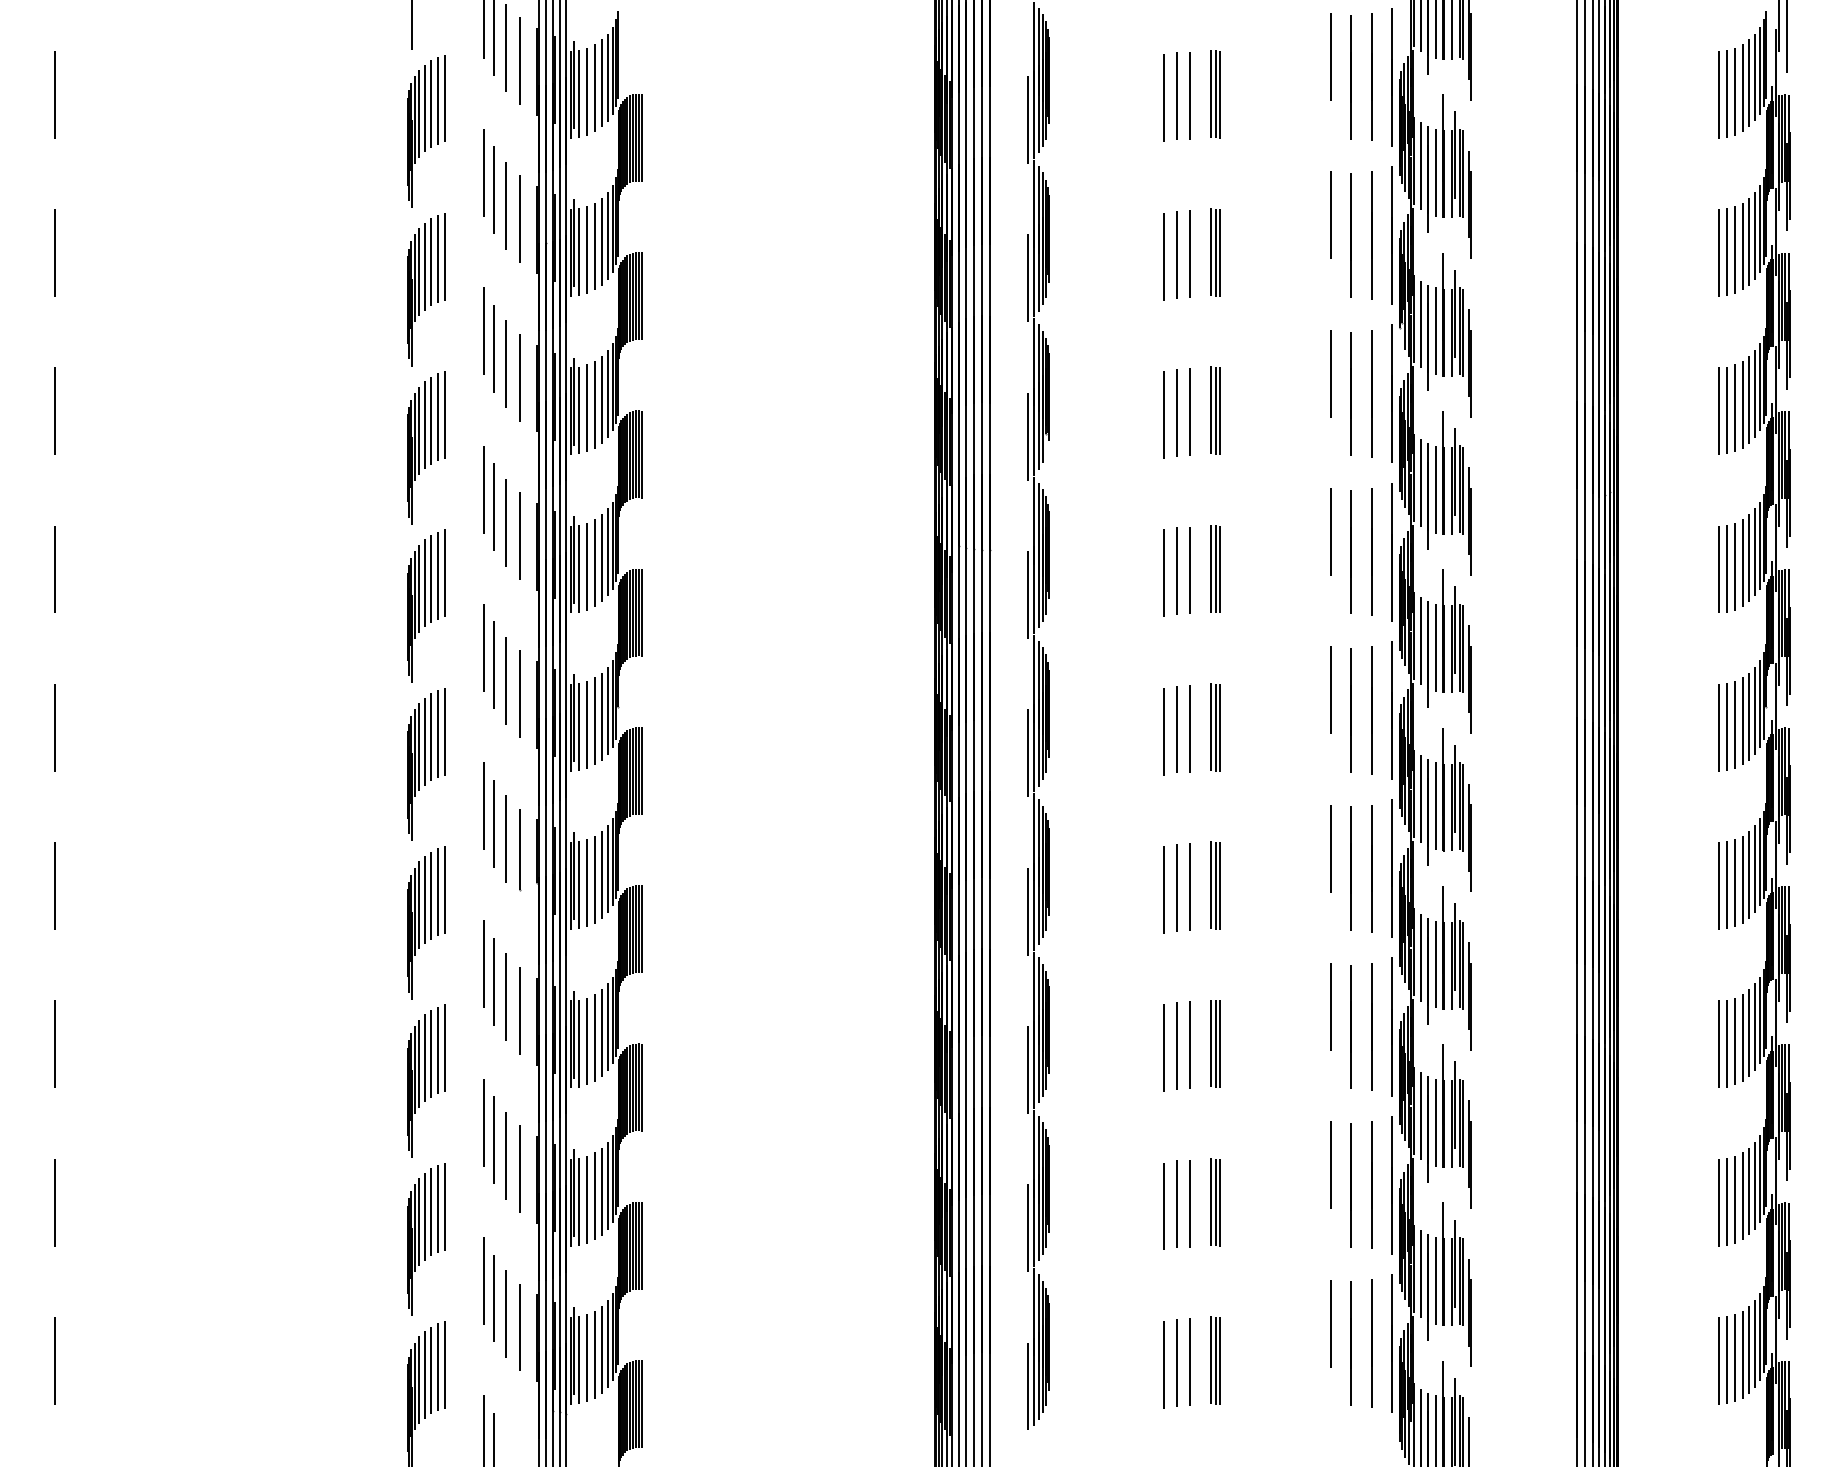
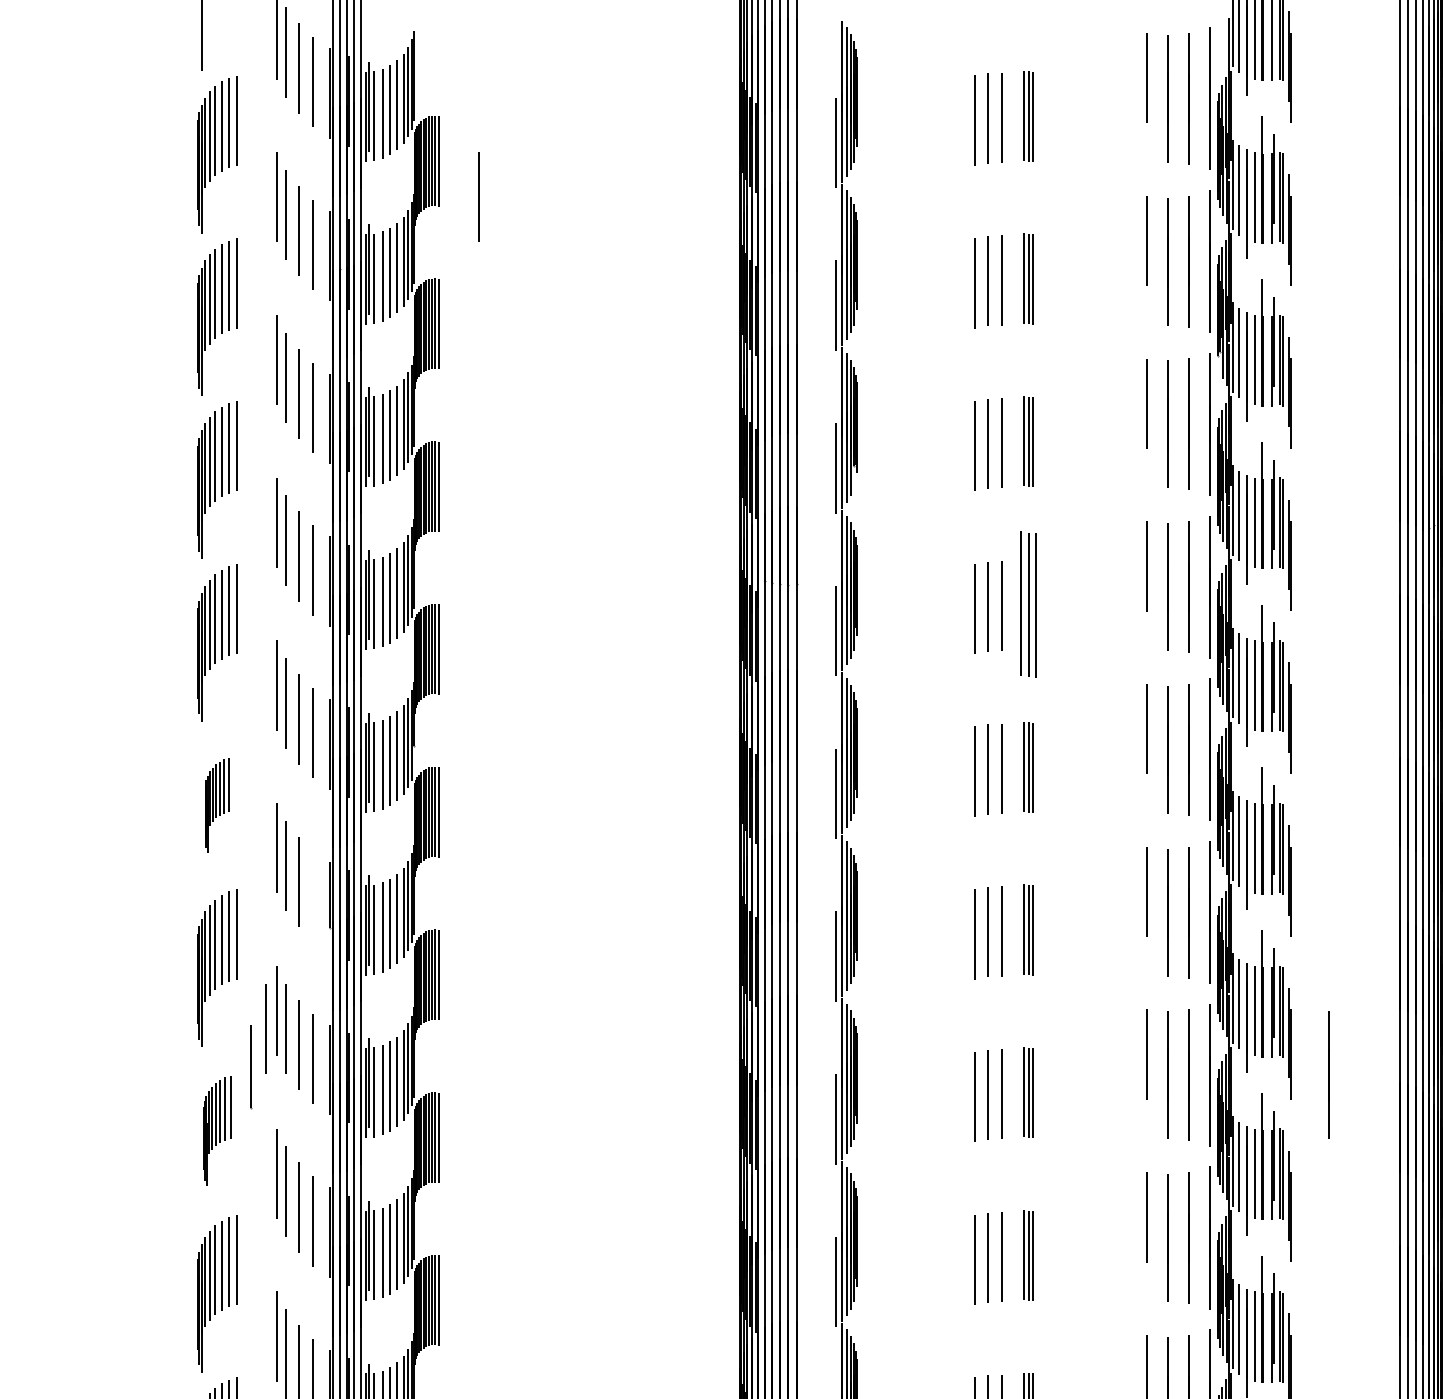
line: (680, 172) -> (478, 196), added
part: (1215, 568) -> (1028, 603), size x1.6
part: (426, 764) -> (217, 805), size x0.6
line: (520, 850) -> (251, 1067), moved
line: (473, 981) -> (265, 1028), added
line: (1507, 1026) -> (1328, 1074), added
part: (426, 1080) -> (217, 1130), size x0.7

